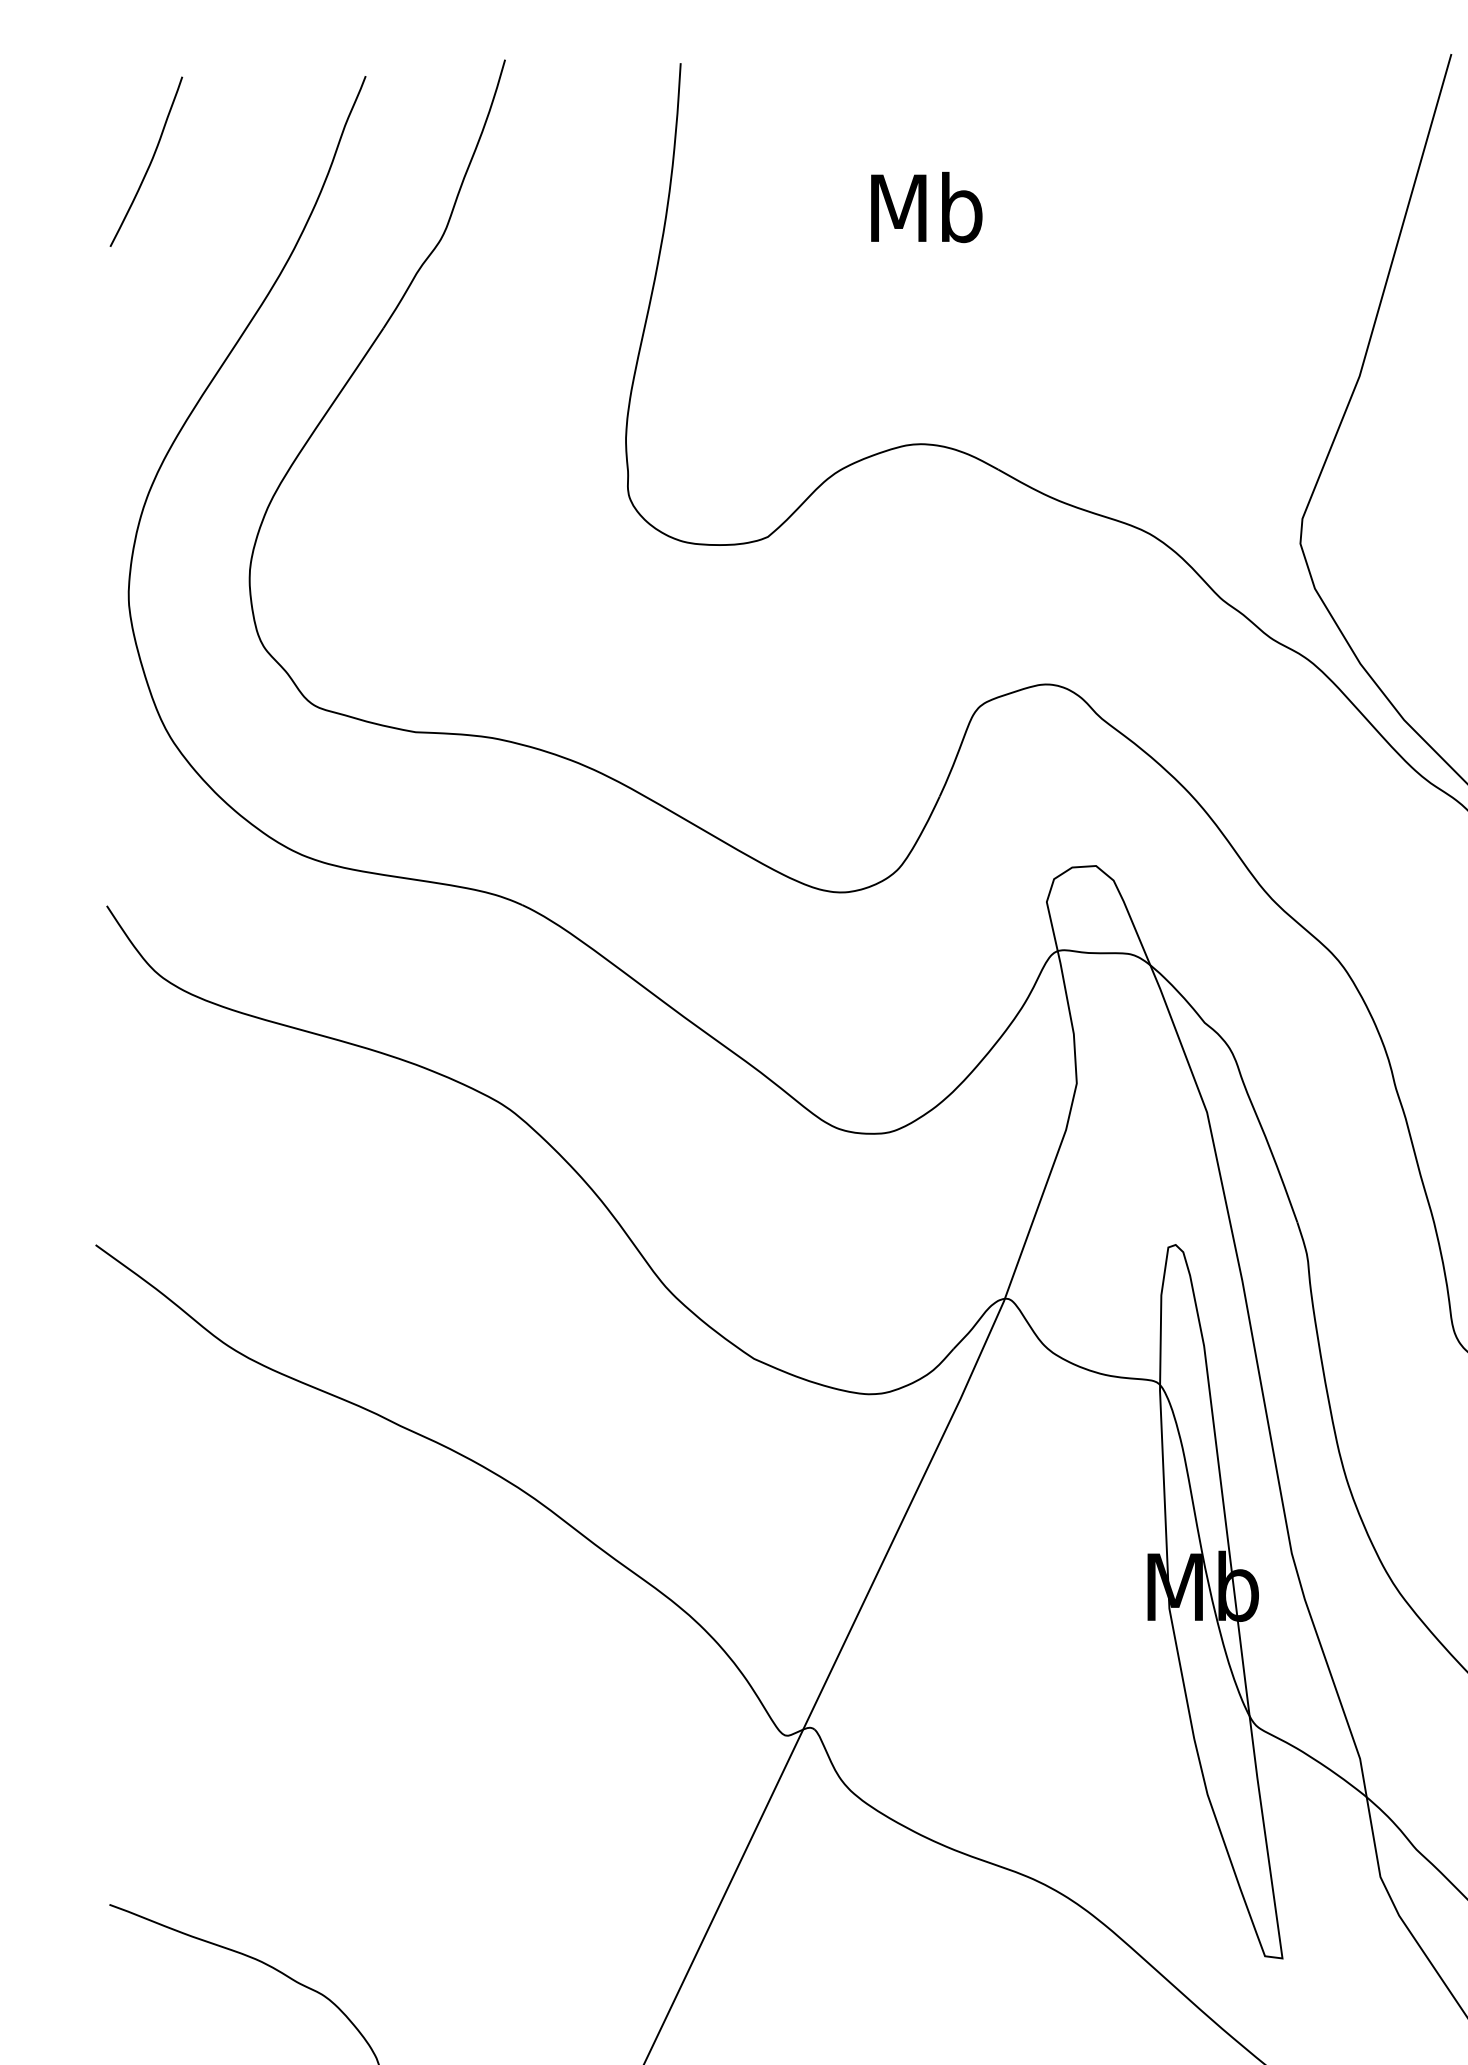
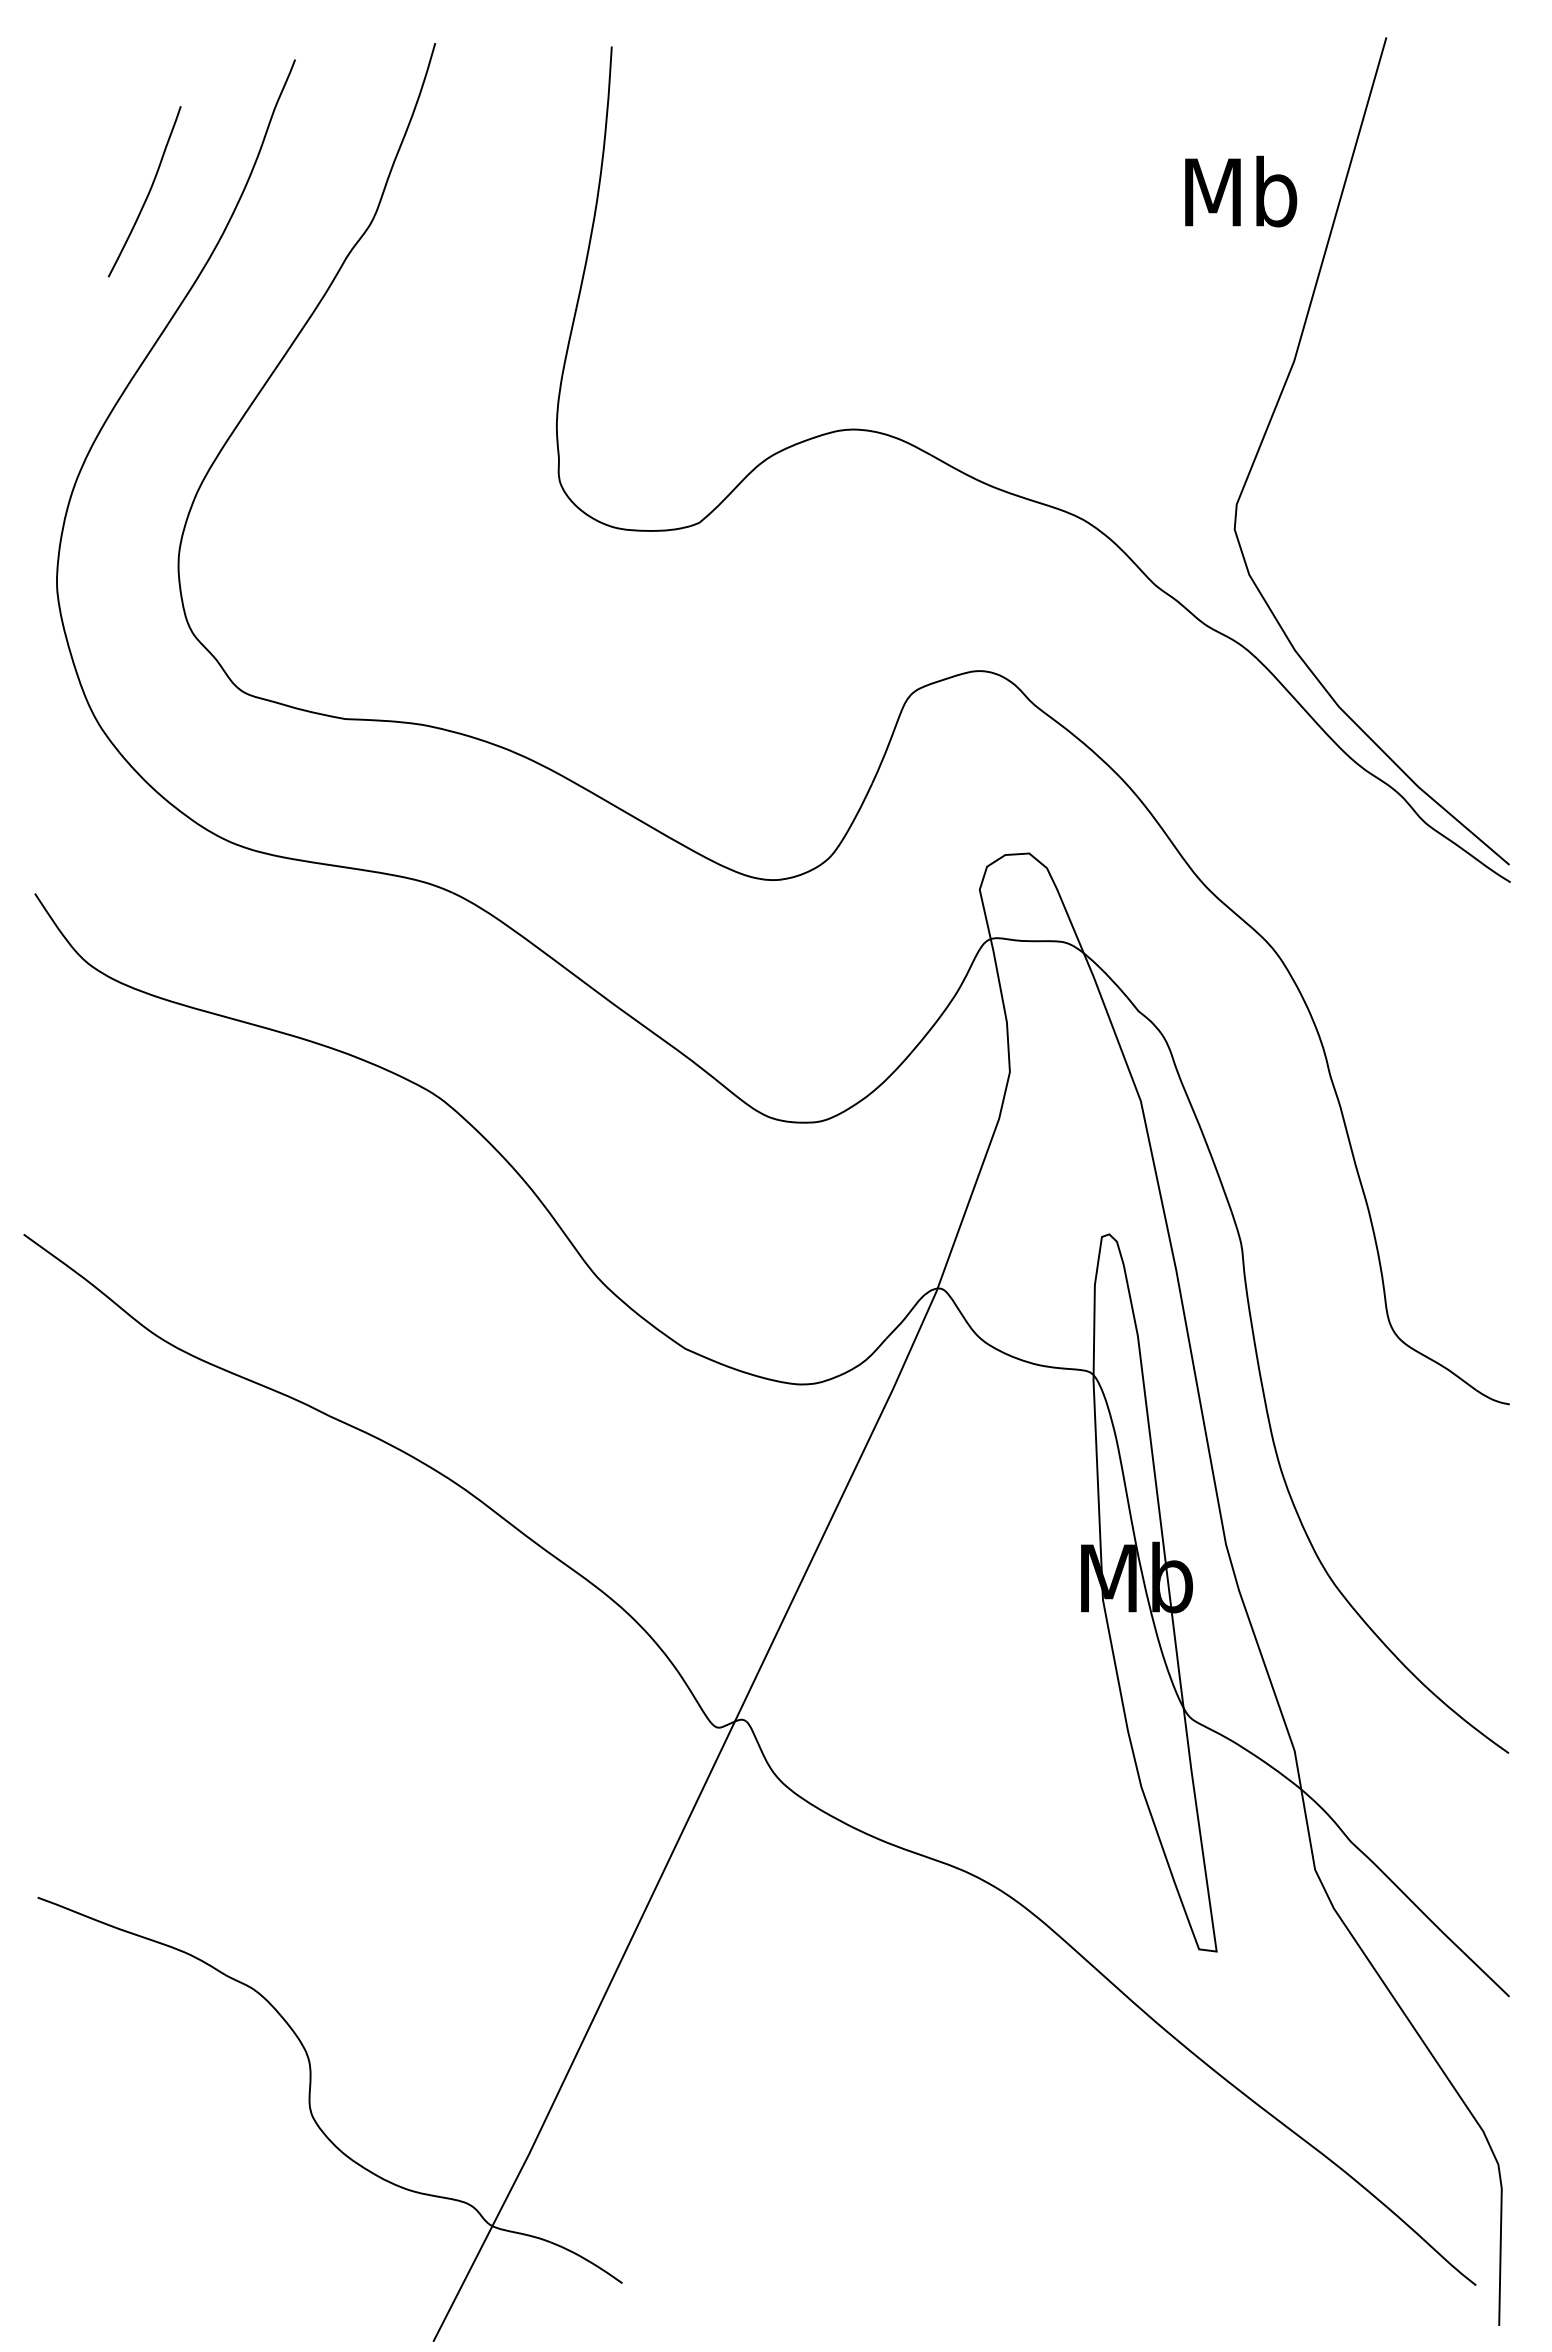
curve: (149, 163) -> (147, 193), moved
text: (927, 207) -> (1241, 191), moved

